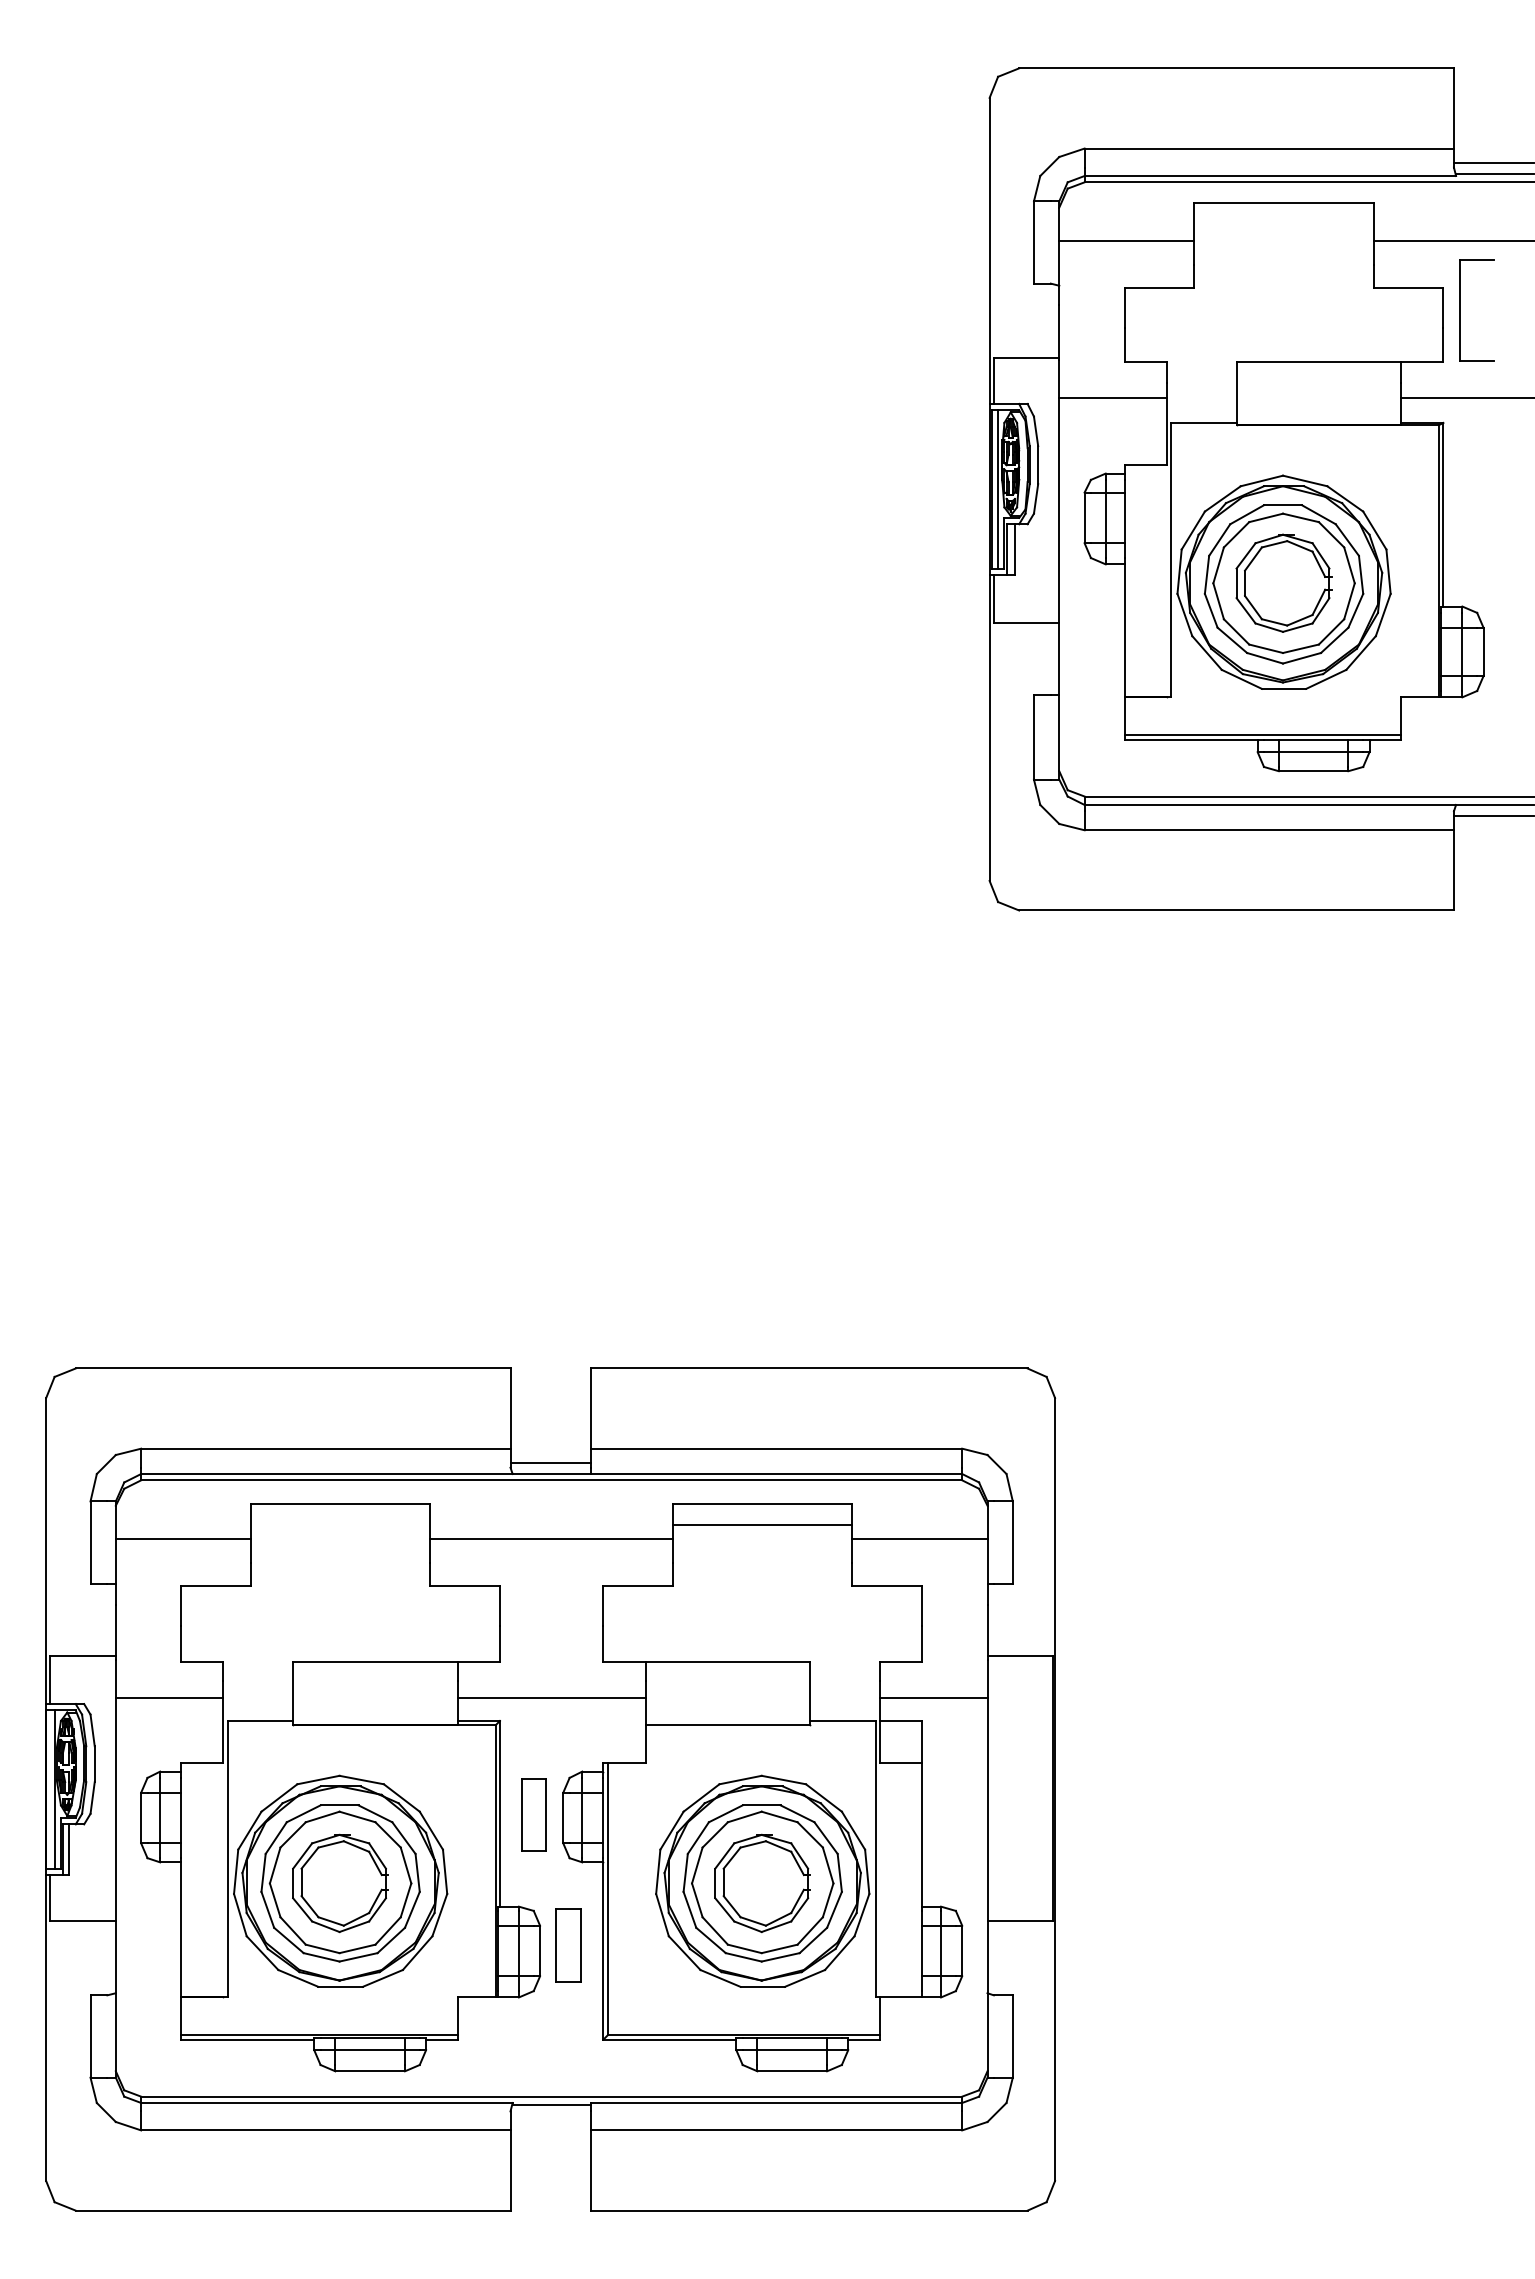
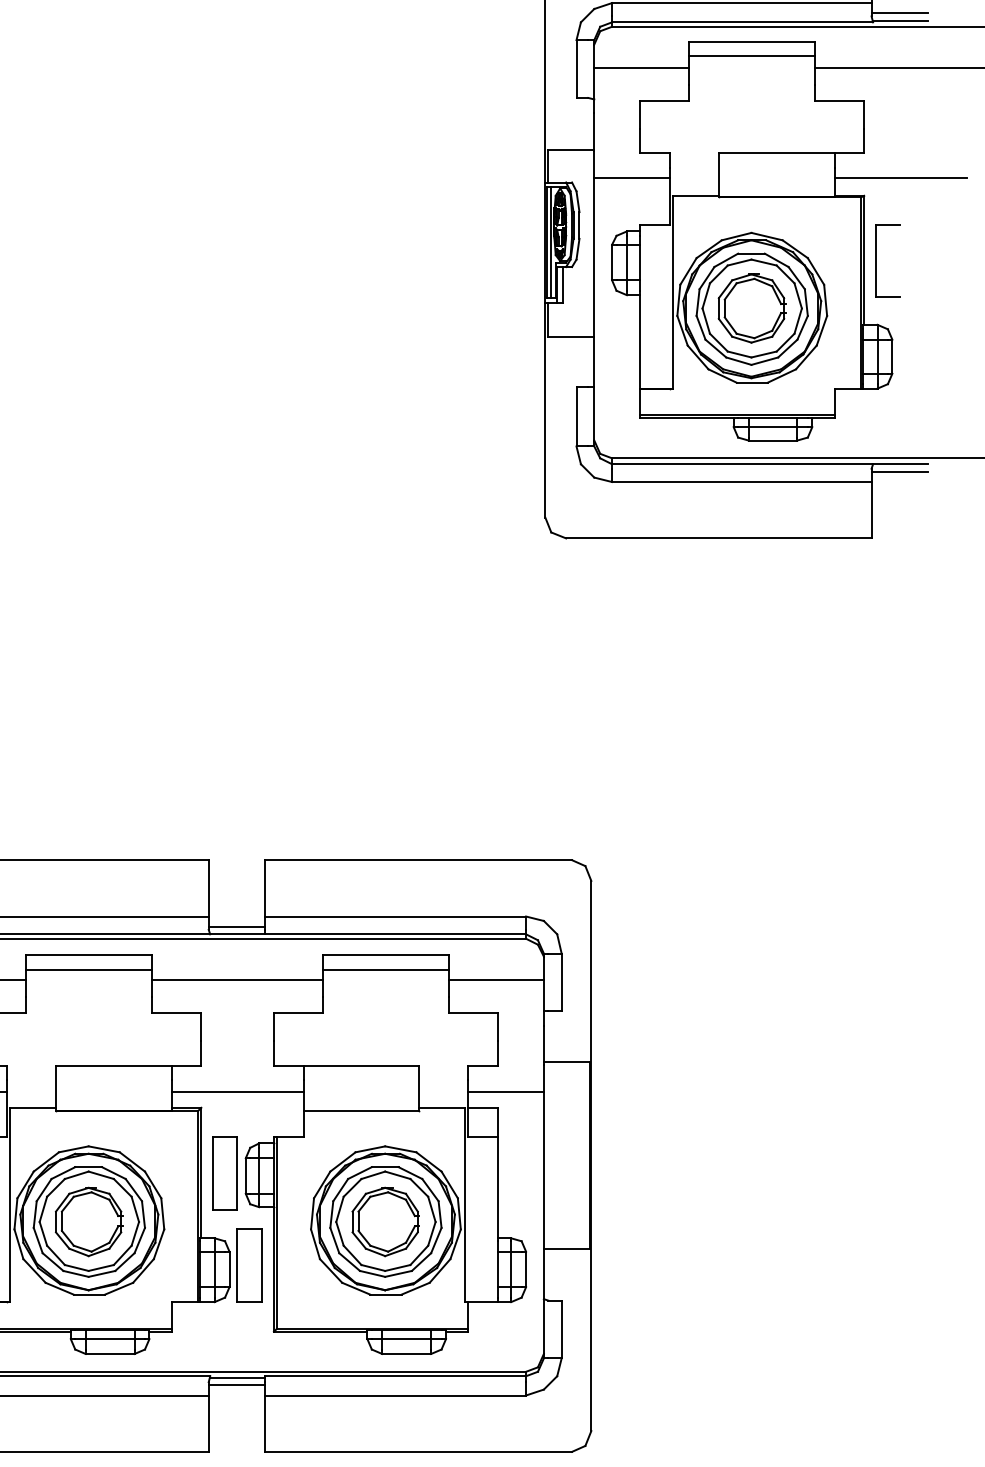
line: (1283, 224) -> (751, 56), added
part: (1460, 310) -> (876, 260), moved
line: (340, 1524) -> (89, 969), added
part: (533, 1814) -> (224, 1173), size x1.43
part: (568, 1945) -> (249, 1265), size x1.43
line: (550, 2115) -> (236, 1385), added

